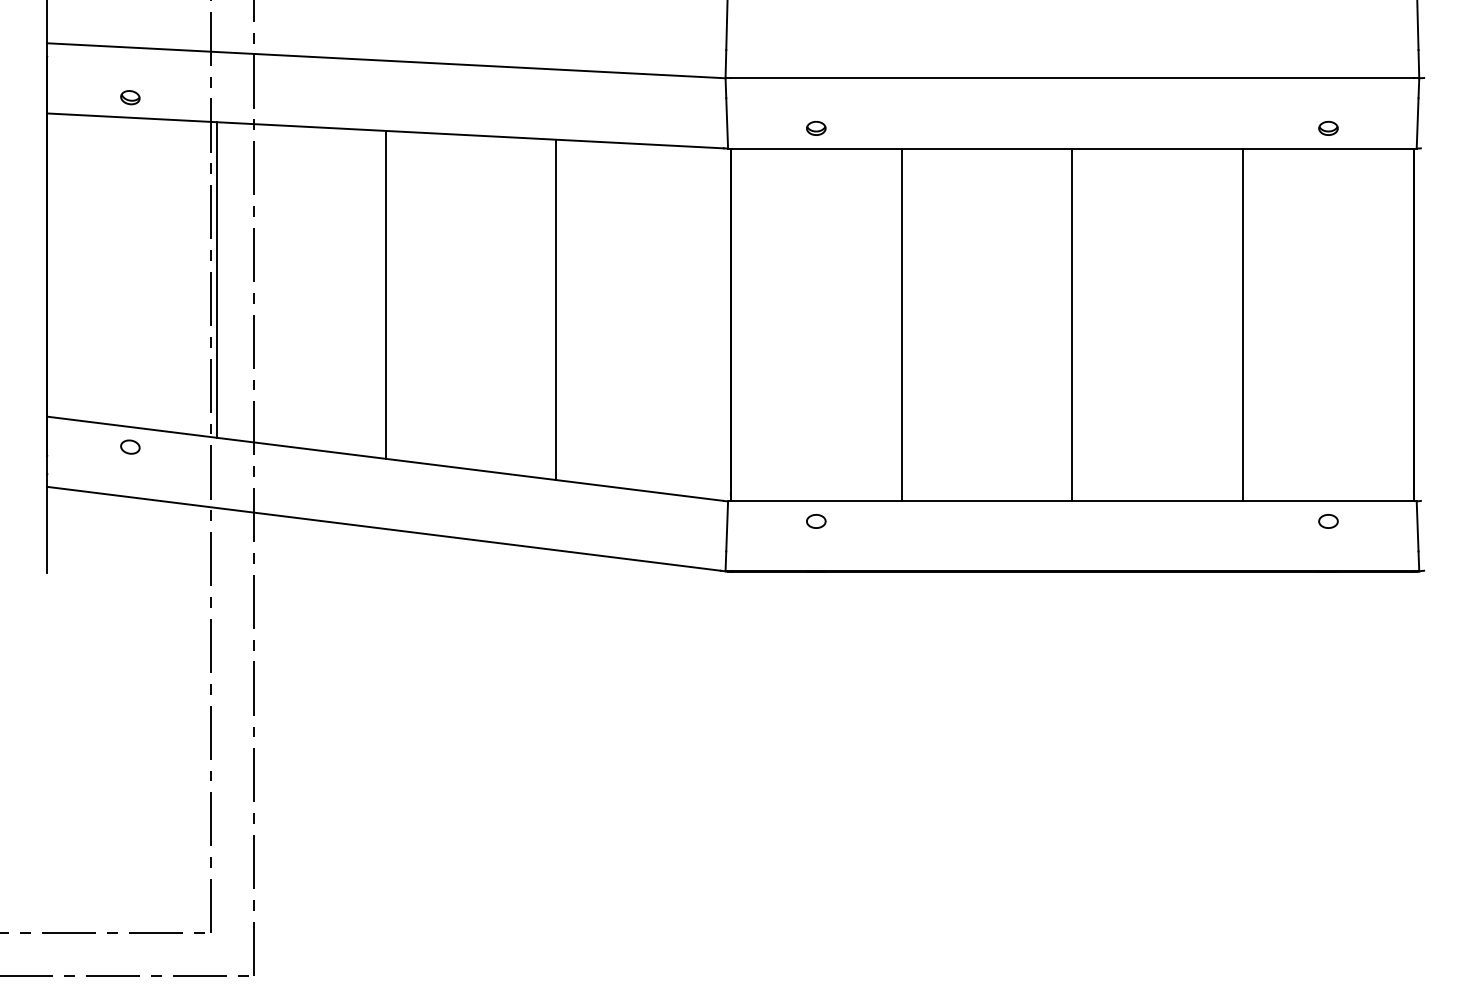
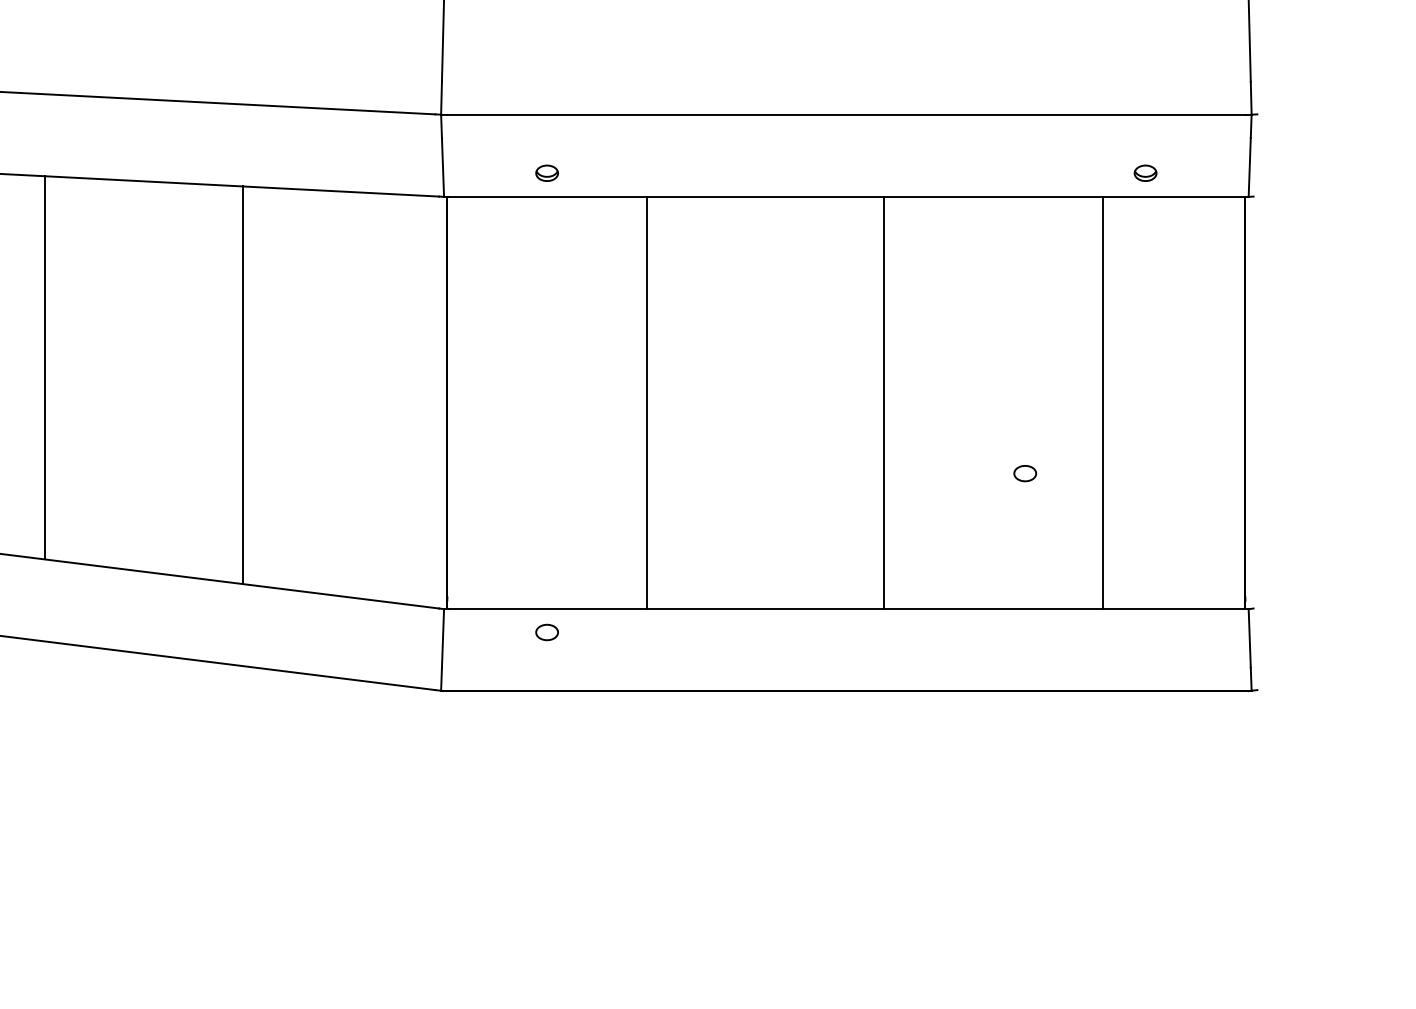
line: (1072, 324) -> (883, 402), moved
line: (1243, 324) -> (1103, 402), moved
part: (1328, 521) -> (1025, 473), moved

